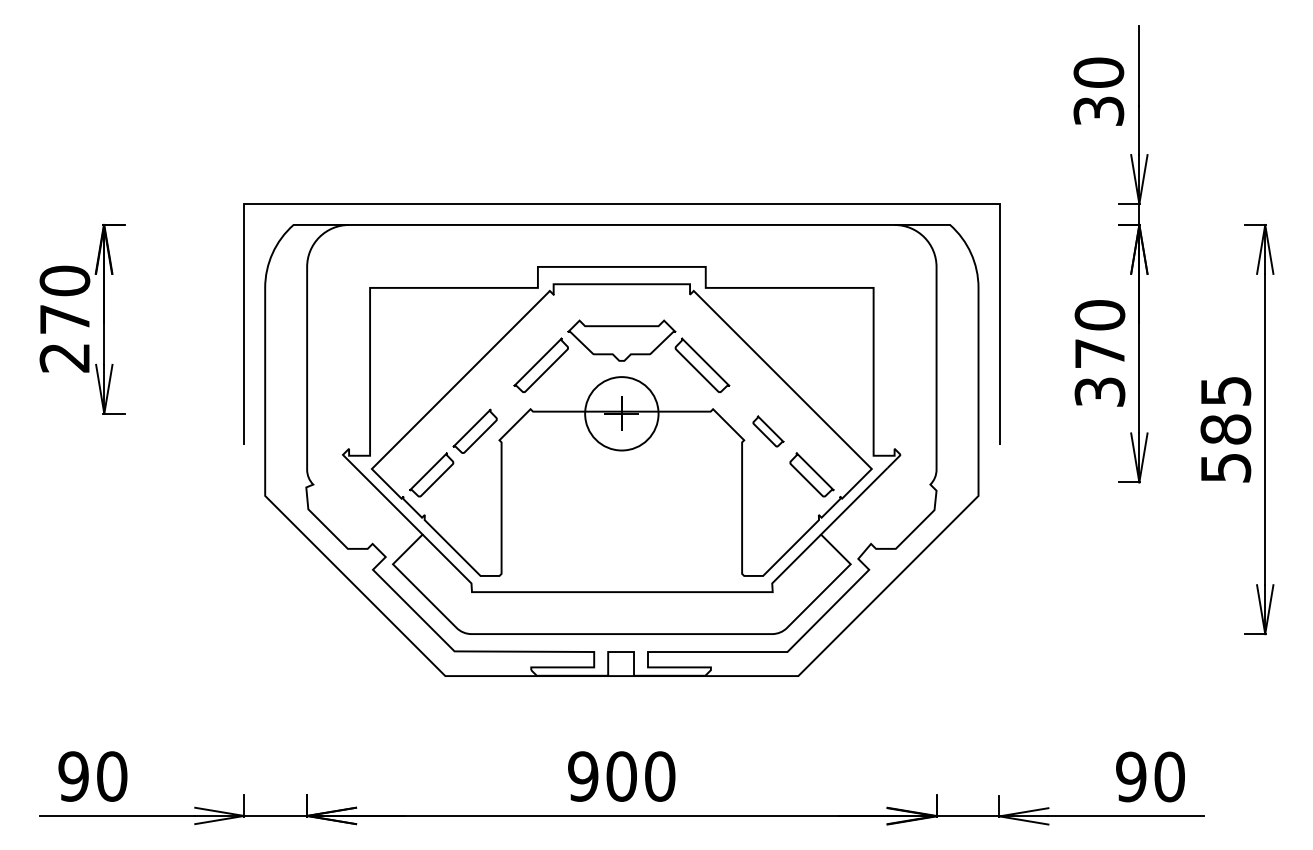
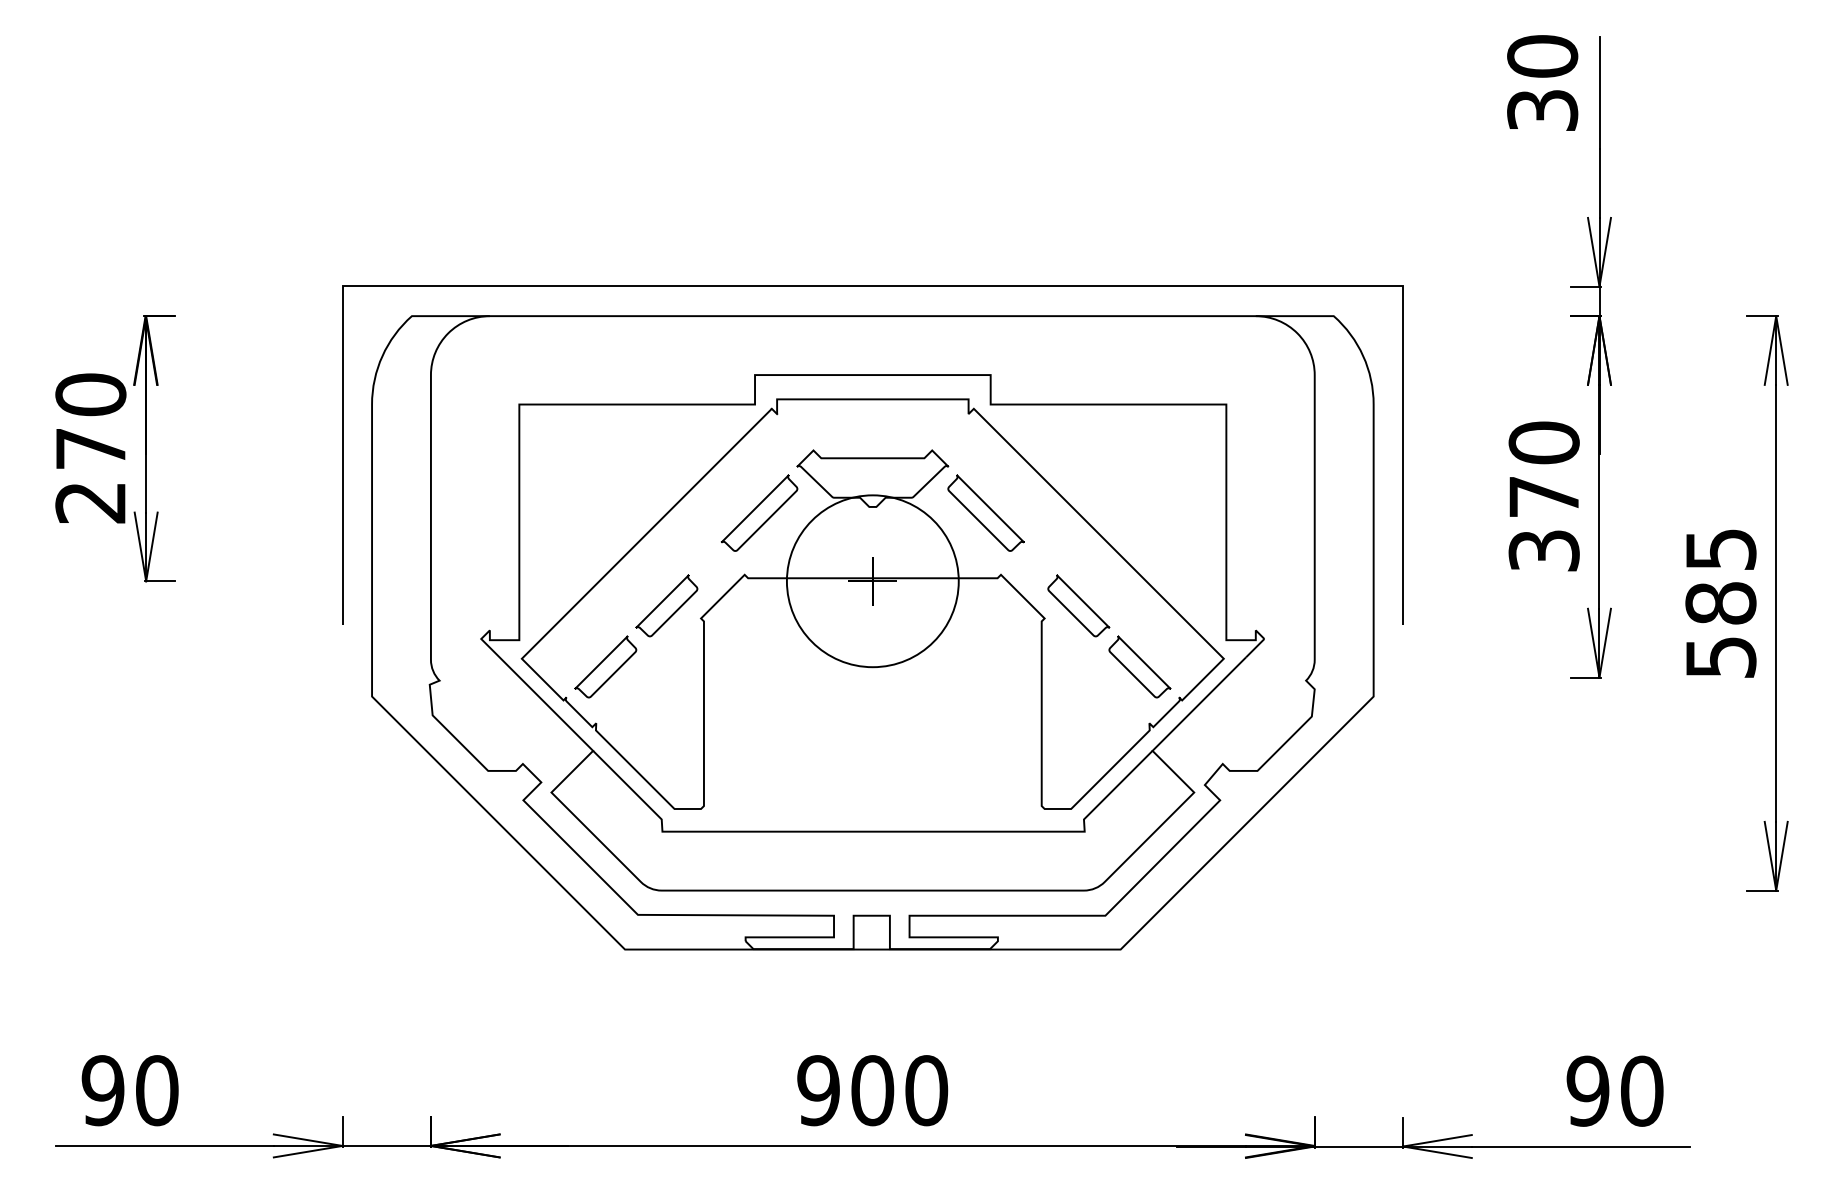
text: (1098, 91) -> (1542, 82), moved
circle: (621, 413) -> (872, 581), size x1.67
part: (768, 431) -> (1078, 605), size x1.43

